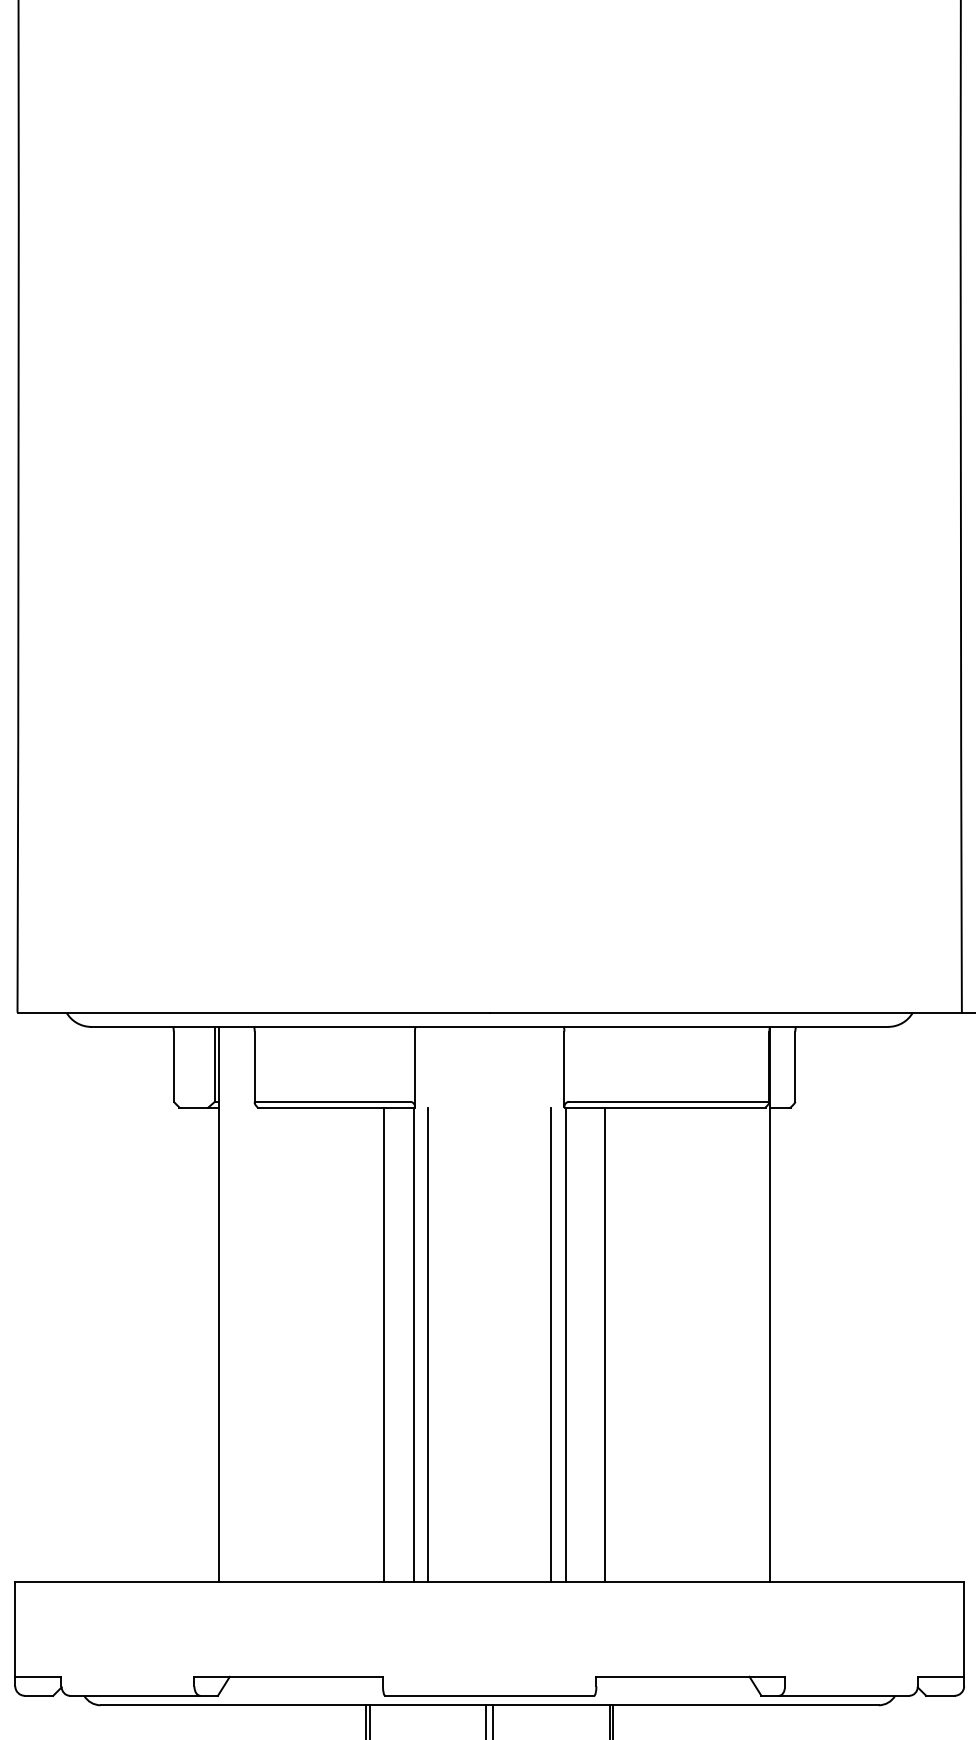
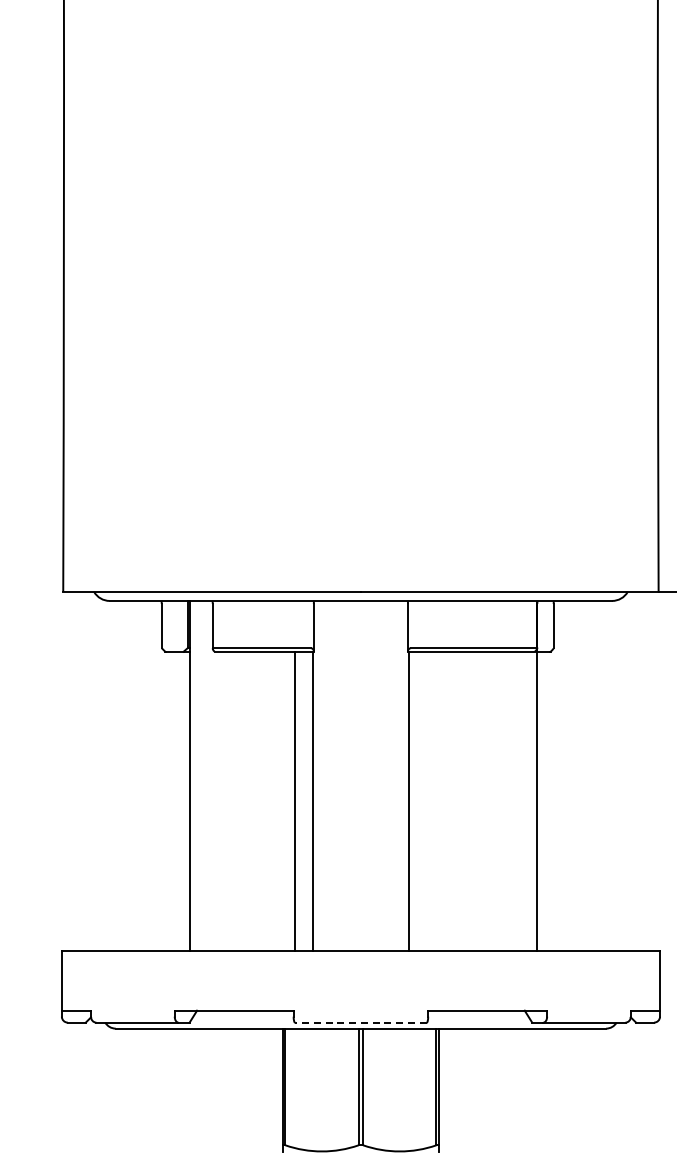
line: (428, 1343) -> (322, 800), removed
line: (550, 1343) -> (399, 800), removed
line: (604, 1343) -> (433, 800), removed
line: (489, 1695) -> (360, 1022), solid -> dashed

